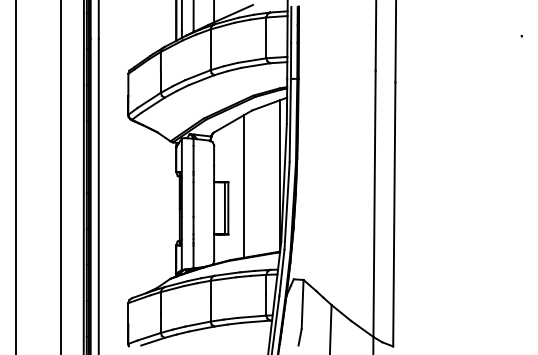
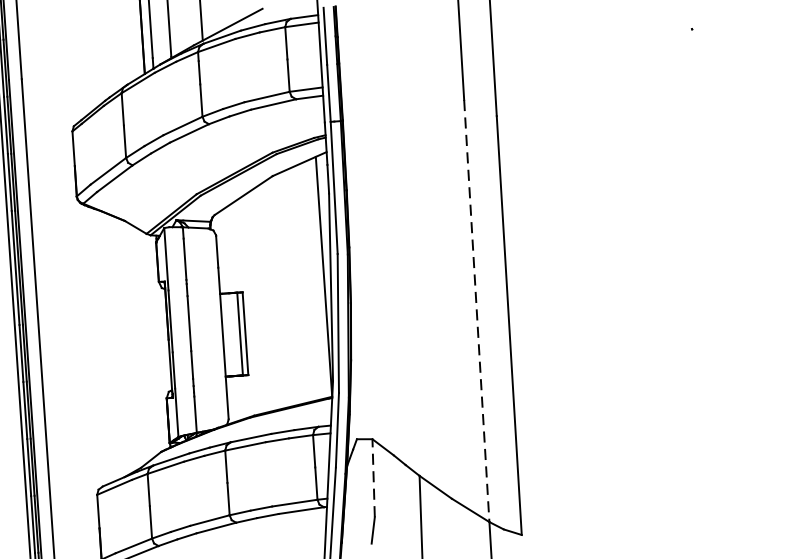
line: (244, 186) -> (268, 297), removed
line: (374, 204) -> (476, 311), solid -> dashed
line: (302, 304) -> (373, 478), solid -> dashed

